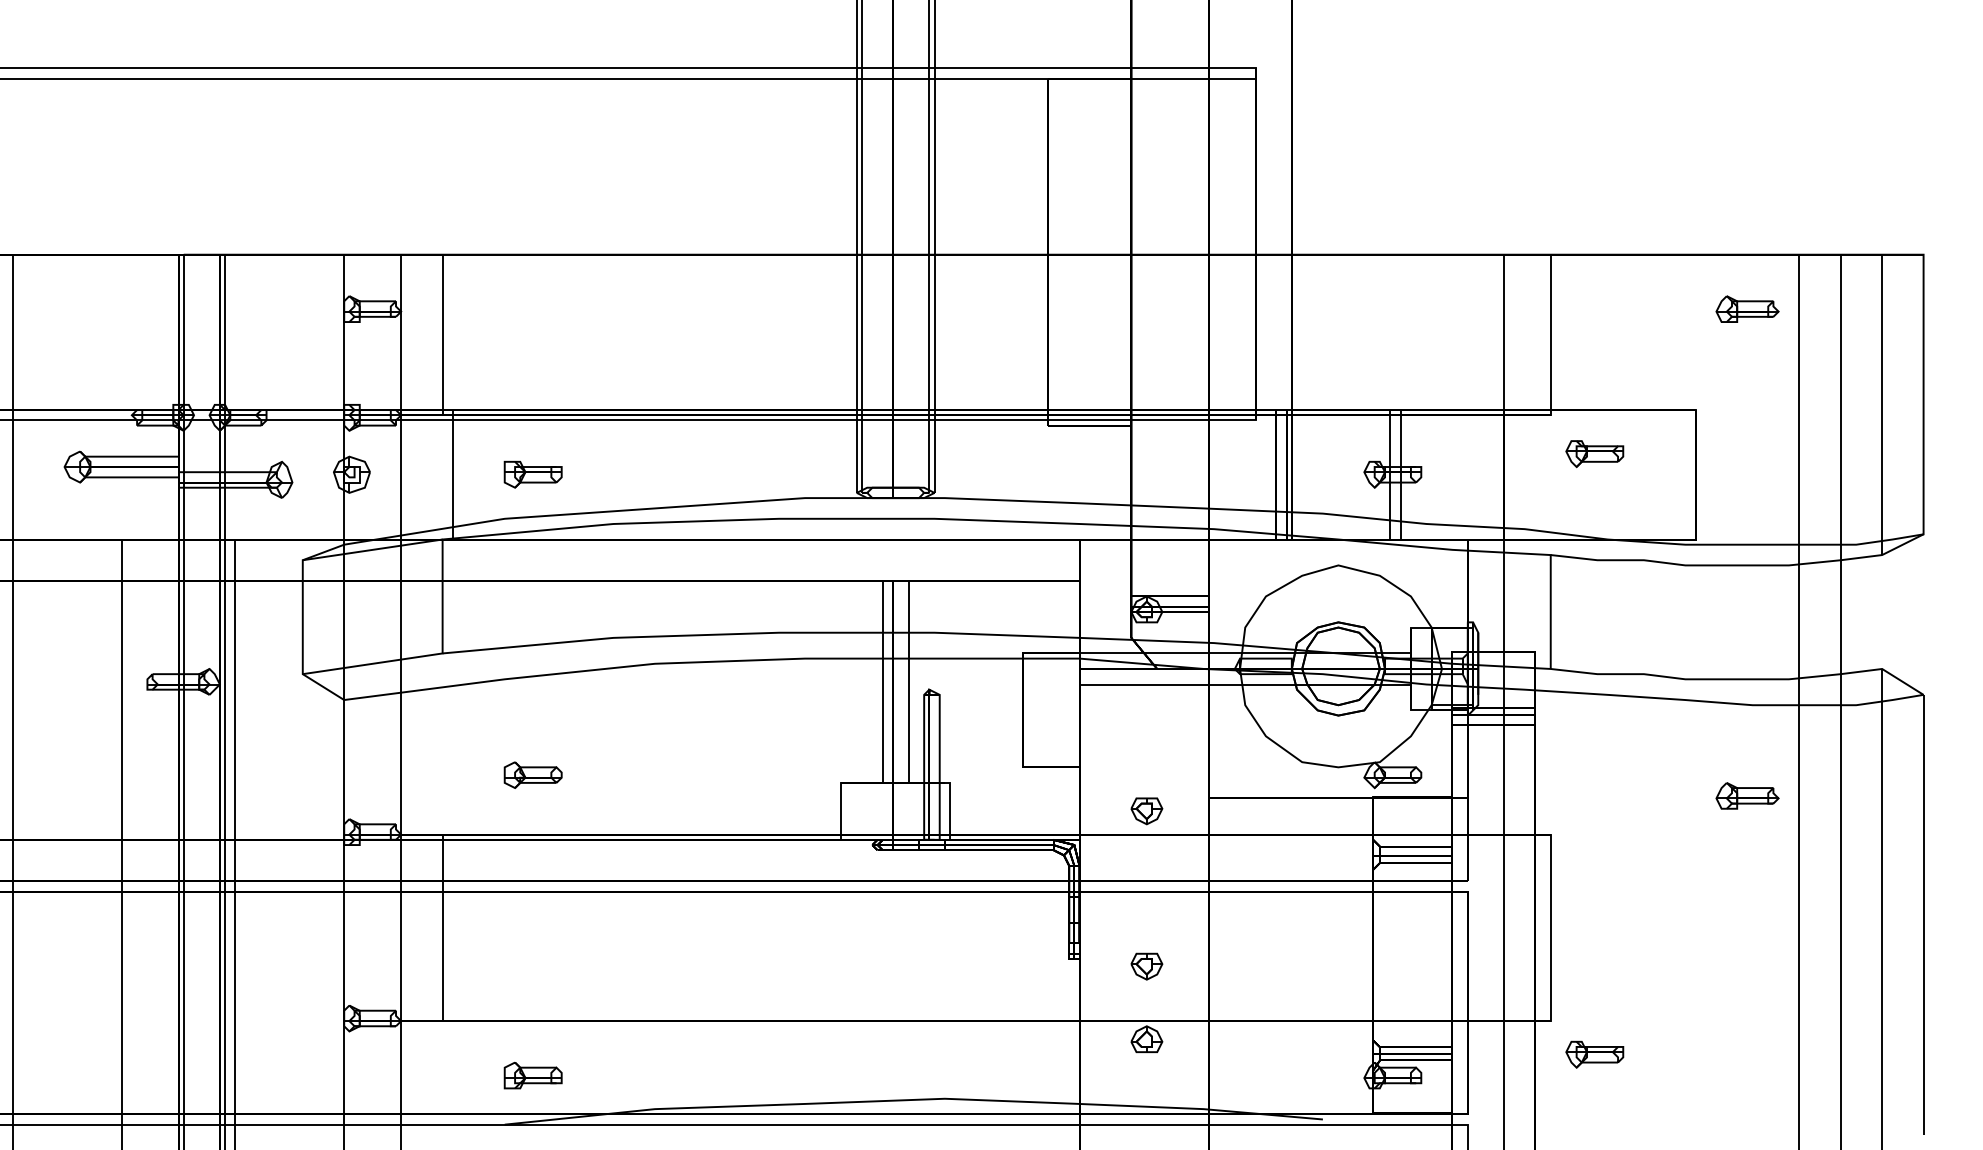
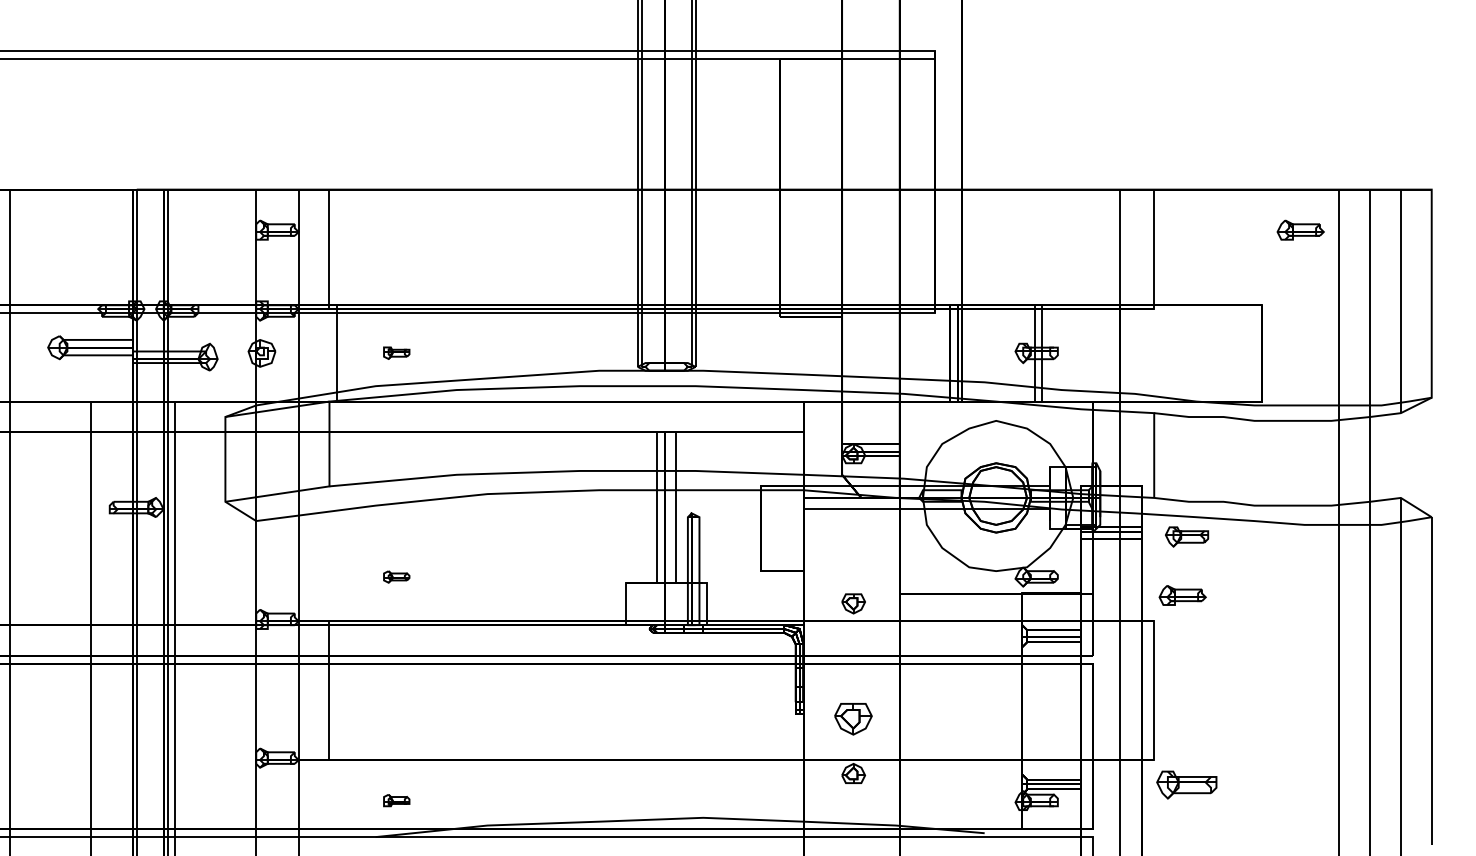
part: (1595, 453) -> (1187, 536), moved
part: (532, 473) -> (396, 352), size x0.6
part: (532, 774) -> (396, 576), size x0.6
part: (1747, 796) -> (1182, 595), moved
part: (1146, 966) -> (853, 719), size x1.6
part: (1595, 1053) -> (1187, 784), size x1.4
part: (532, 1075) -> (396, 800), size x0.6

